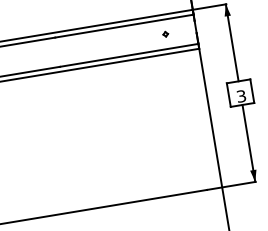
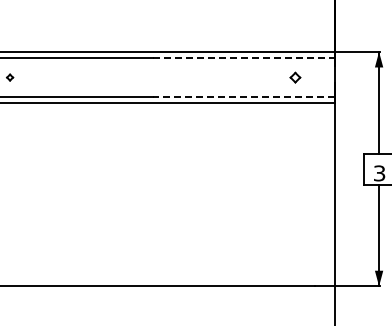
line: (124, 26) -> (244, 58), solid -> dashed
part: (165, 34) -> (295, 77), size x1.6
line: (128, 55) -> (243, 96), solid -> dashed

